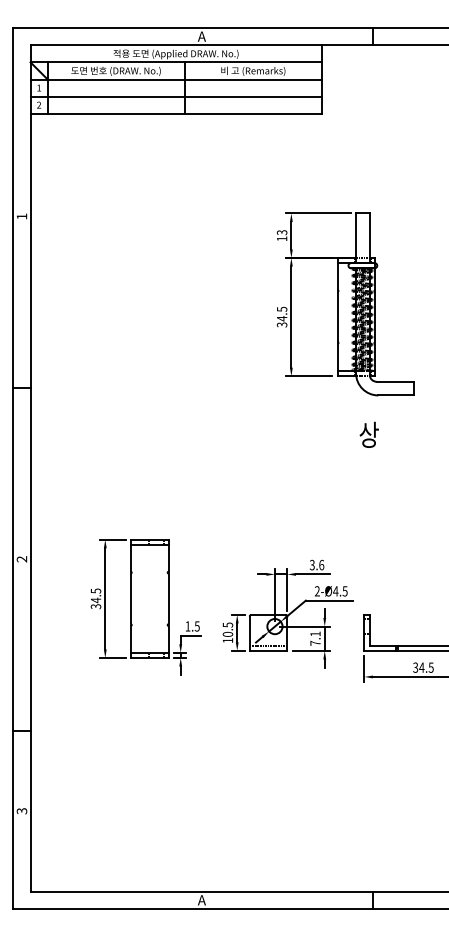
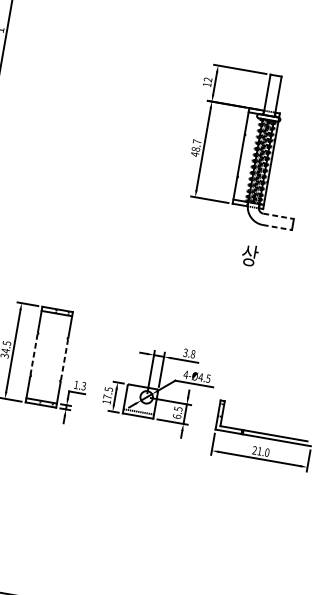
text: (282, 232) -> (208, 79), 13 -> 12
text: (281, 316) -> (195, 147), 34.5 -> 48.7
line: (395, 381) -> (278, 216), solid -> dashed
line: (396, 395) -> (277, 227), solid -> dashed
text: (321, 564) -> (193, 353), 3.6 -> 3.8
text: (317, 591) -> (186, 374), 2-Ø4.5 -> 4-Ø4.5
line: (168, 598) -> (64, 359), solid -> dashed
line: (130, 599) -> (33, 355), solid -> dashed
text: (197, 625) -> (84, 385), 1.5 -> 1.3
text: (227, 633) -> (107, 396), 10.5 -> 17.5
text: (315, 638) -> (177, 412), 7.1 -> 6.5
text: (423, 667) -> (261, 451), 34.5 -> 21.0

